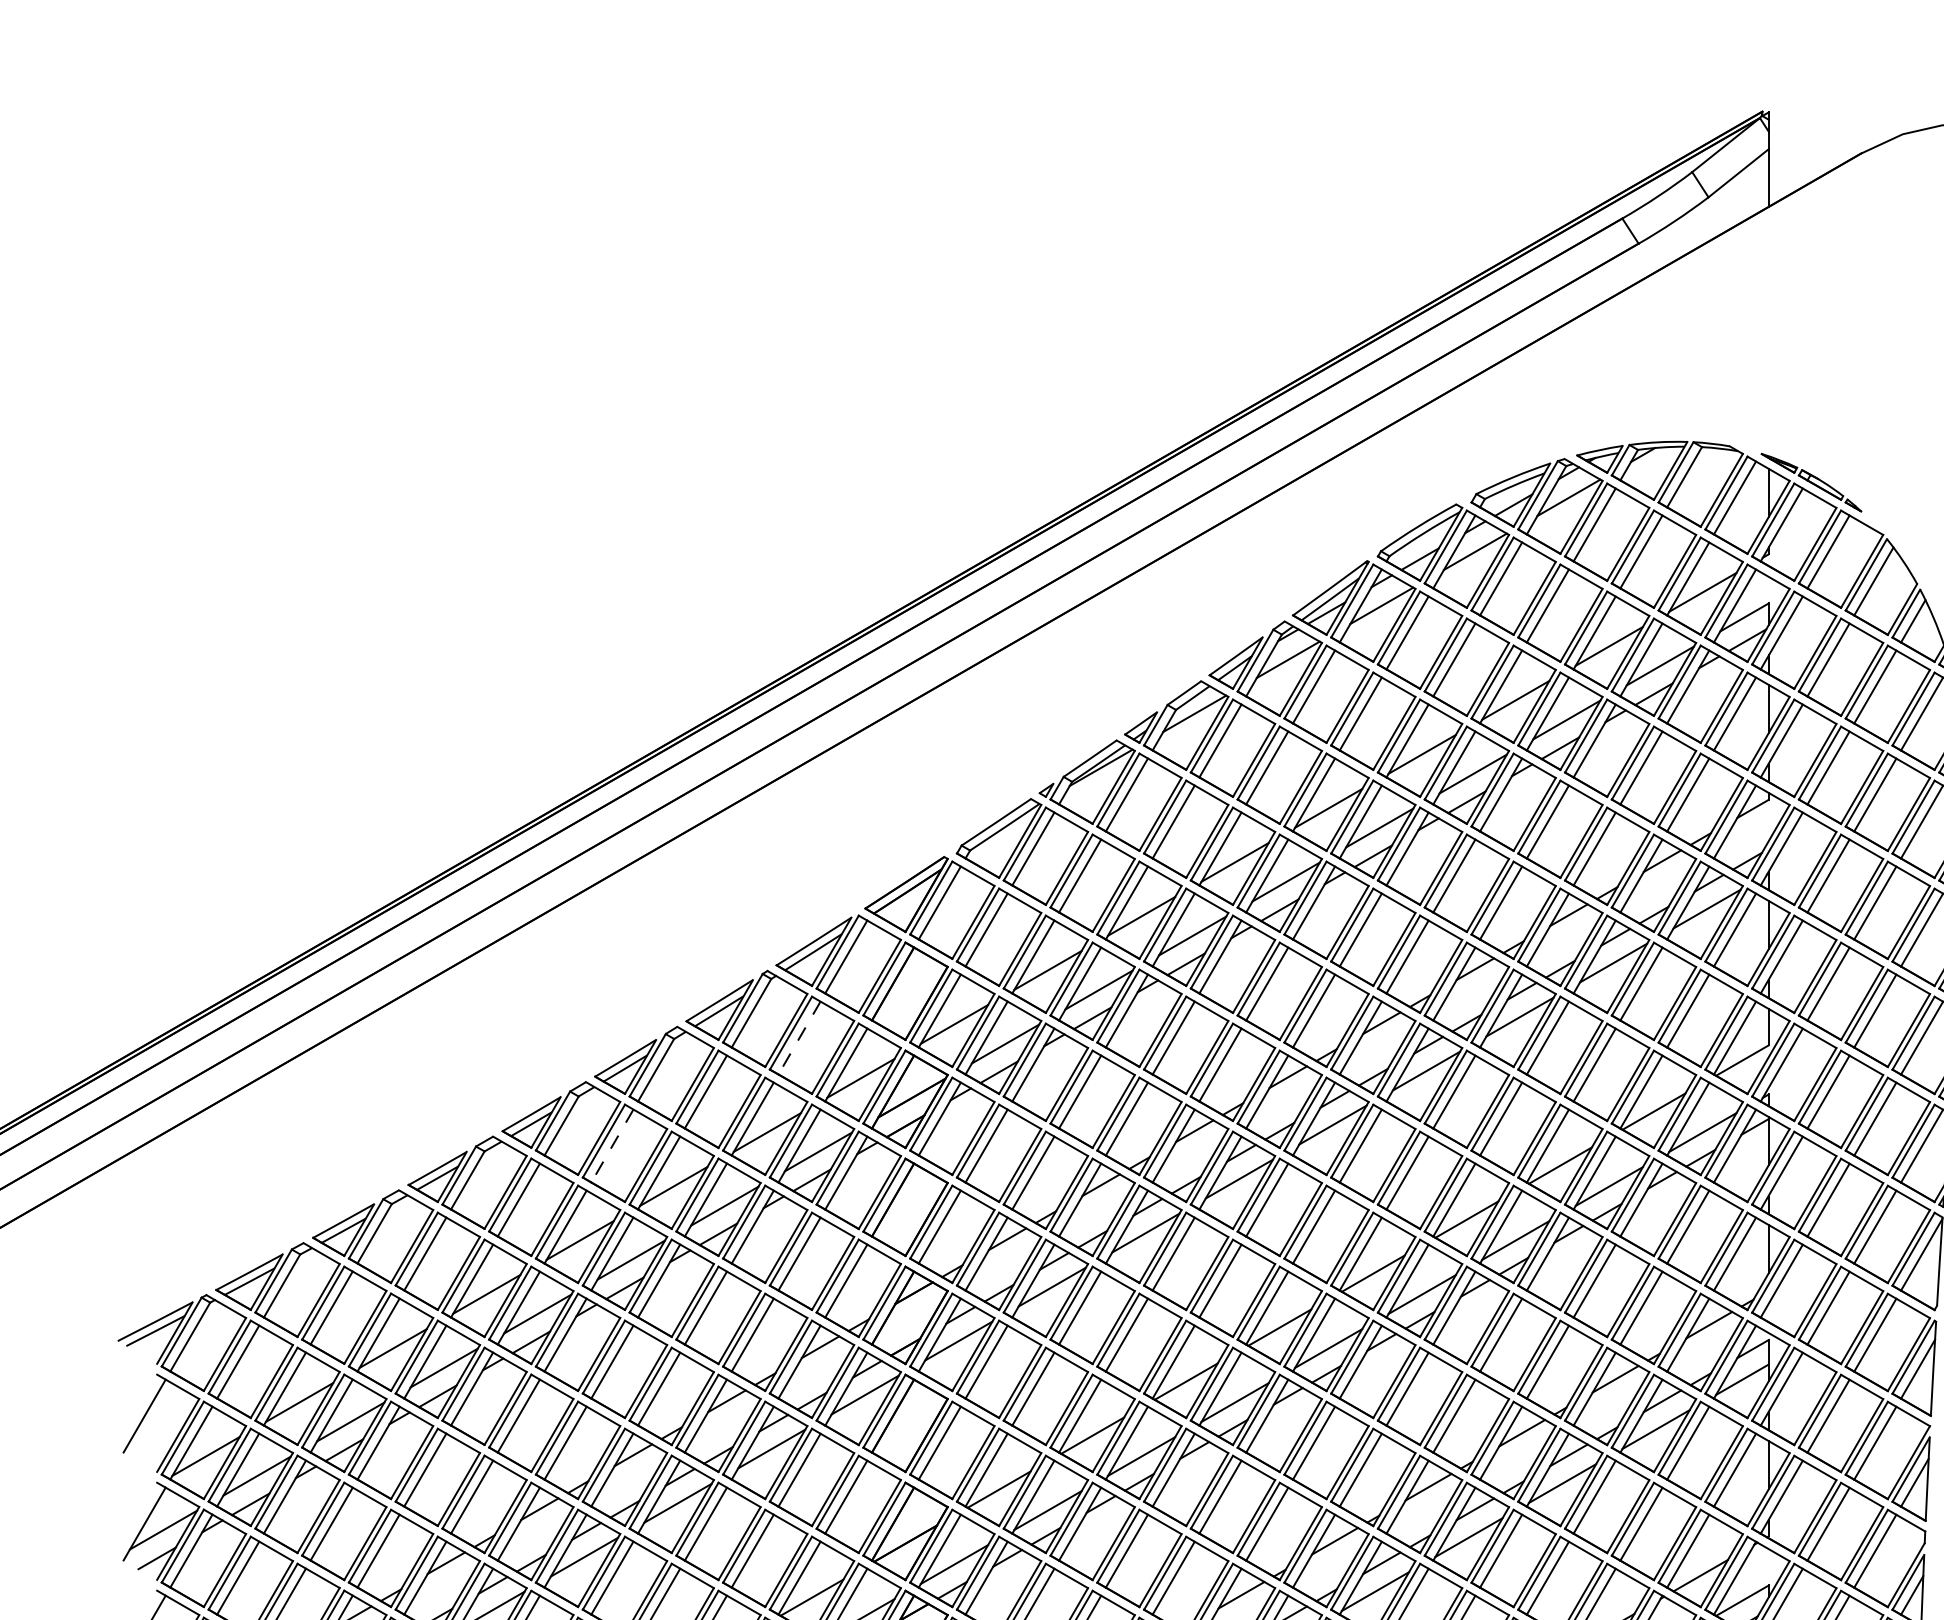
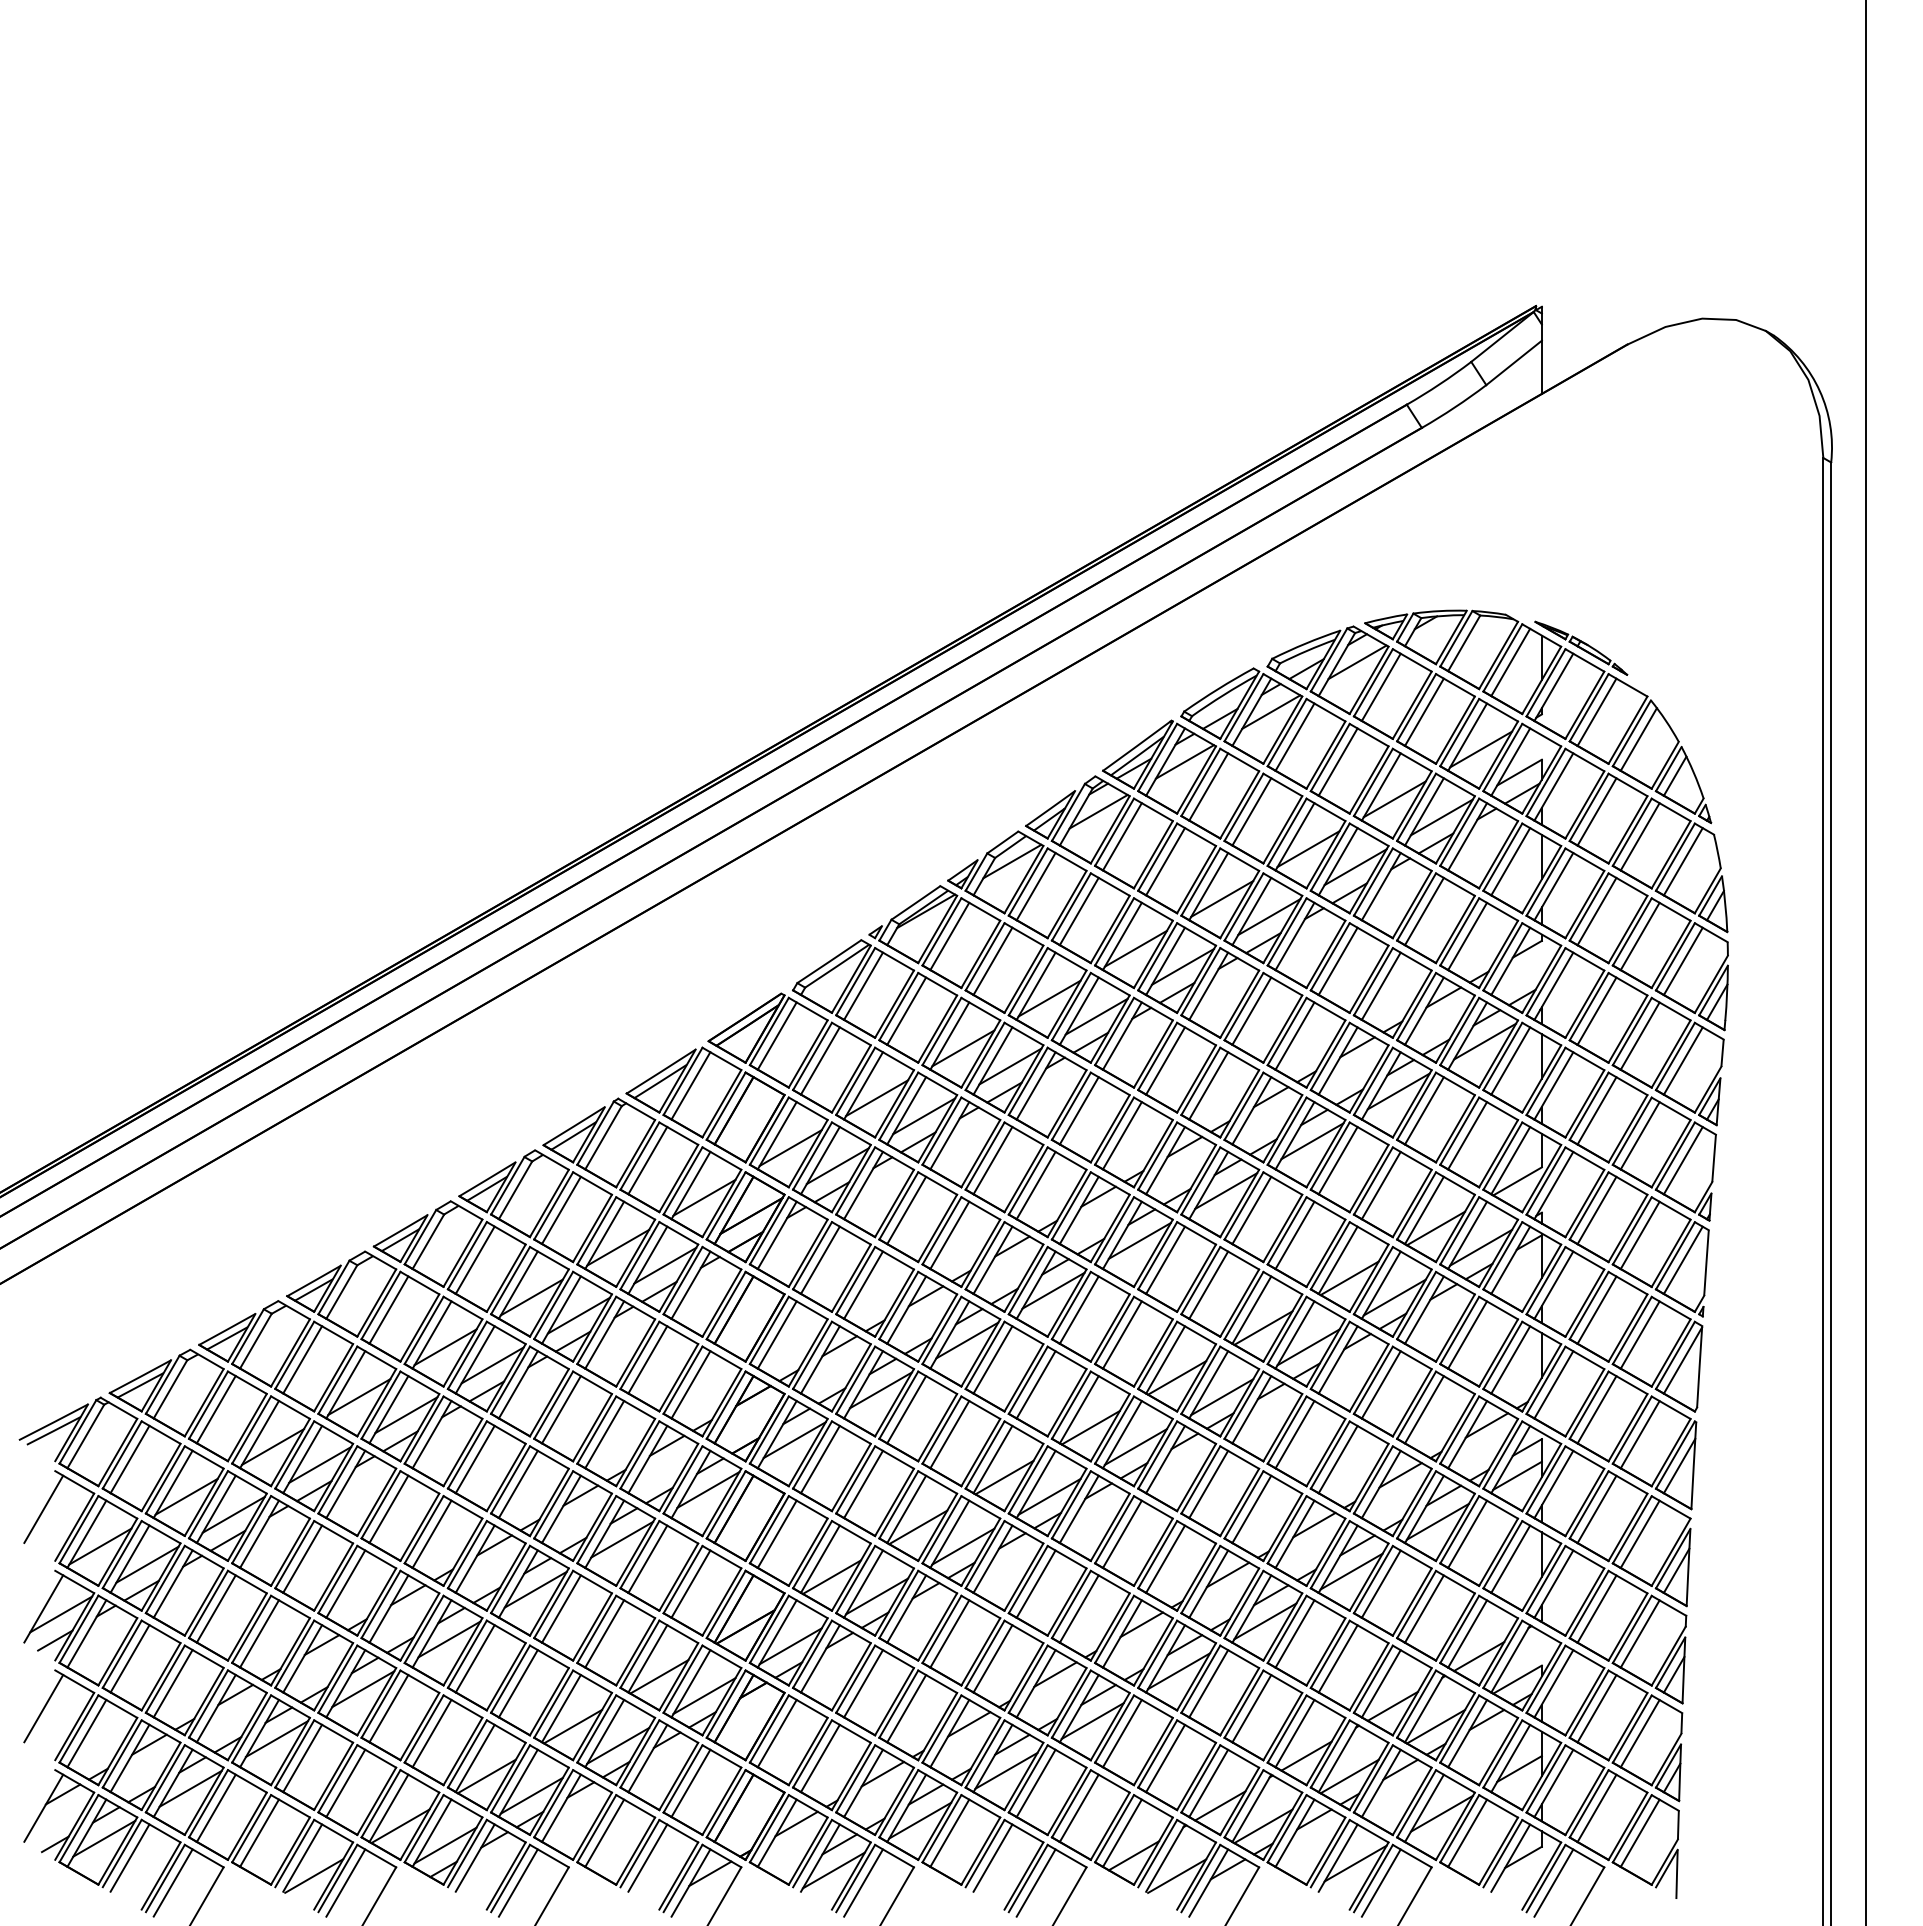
line: (799, 1037) -> (647, 1160), dashed -> solid
line: (612, 1146) -> (475, 1260), dashed -> solid

